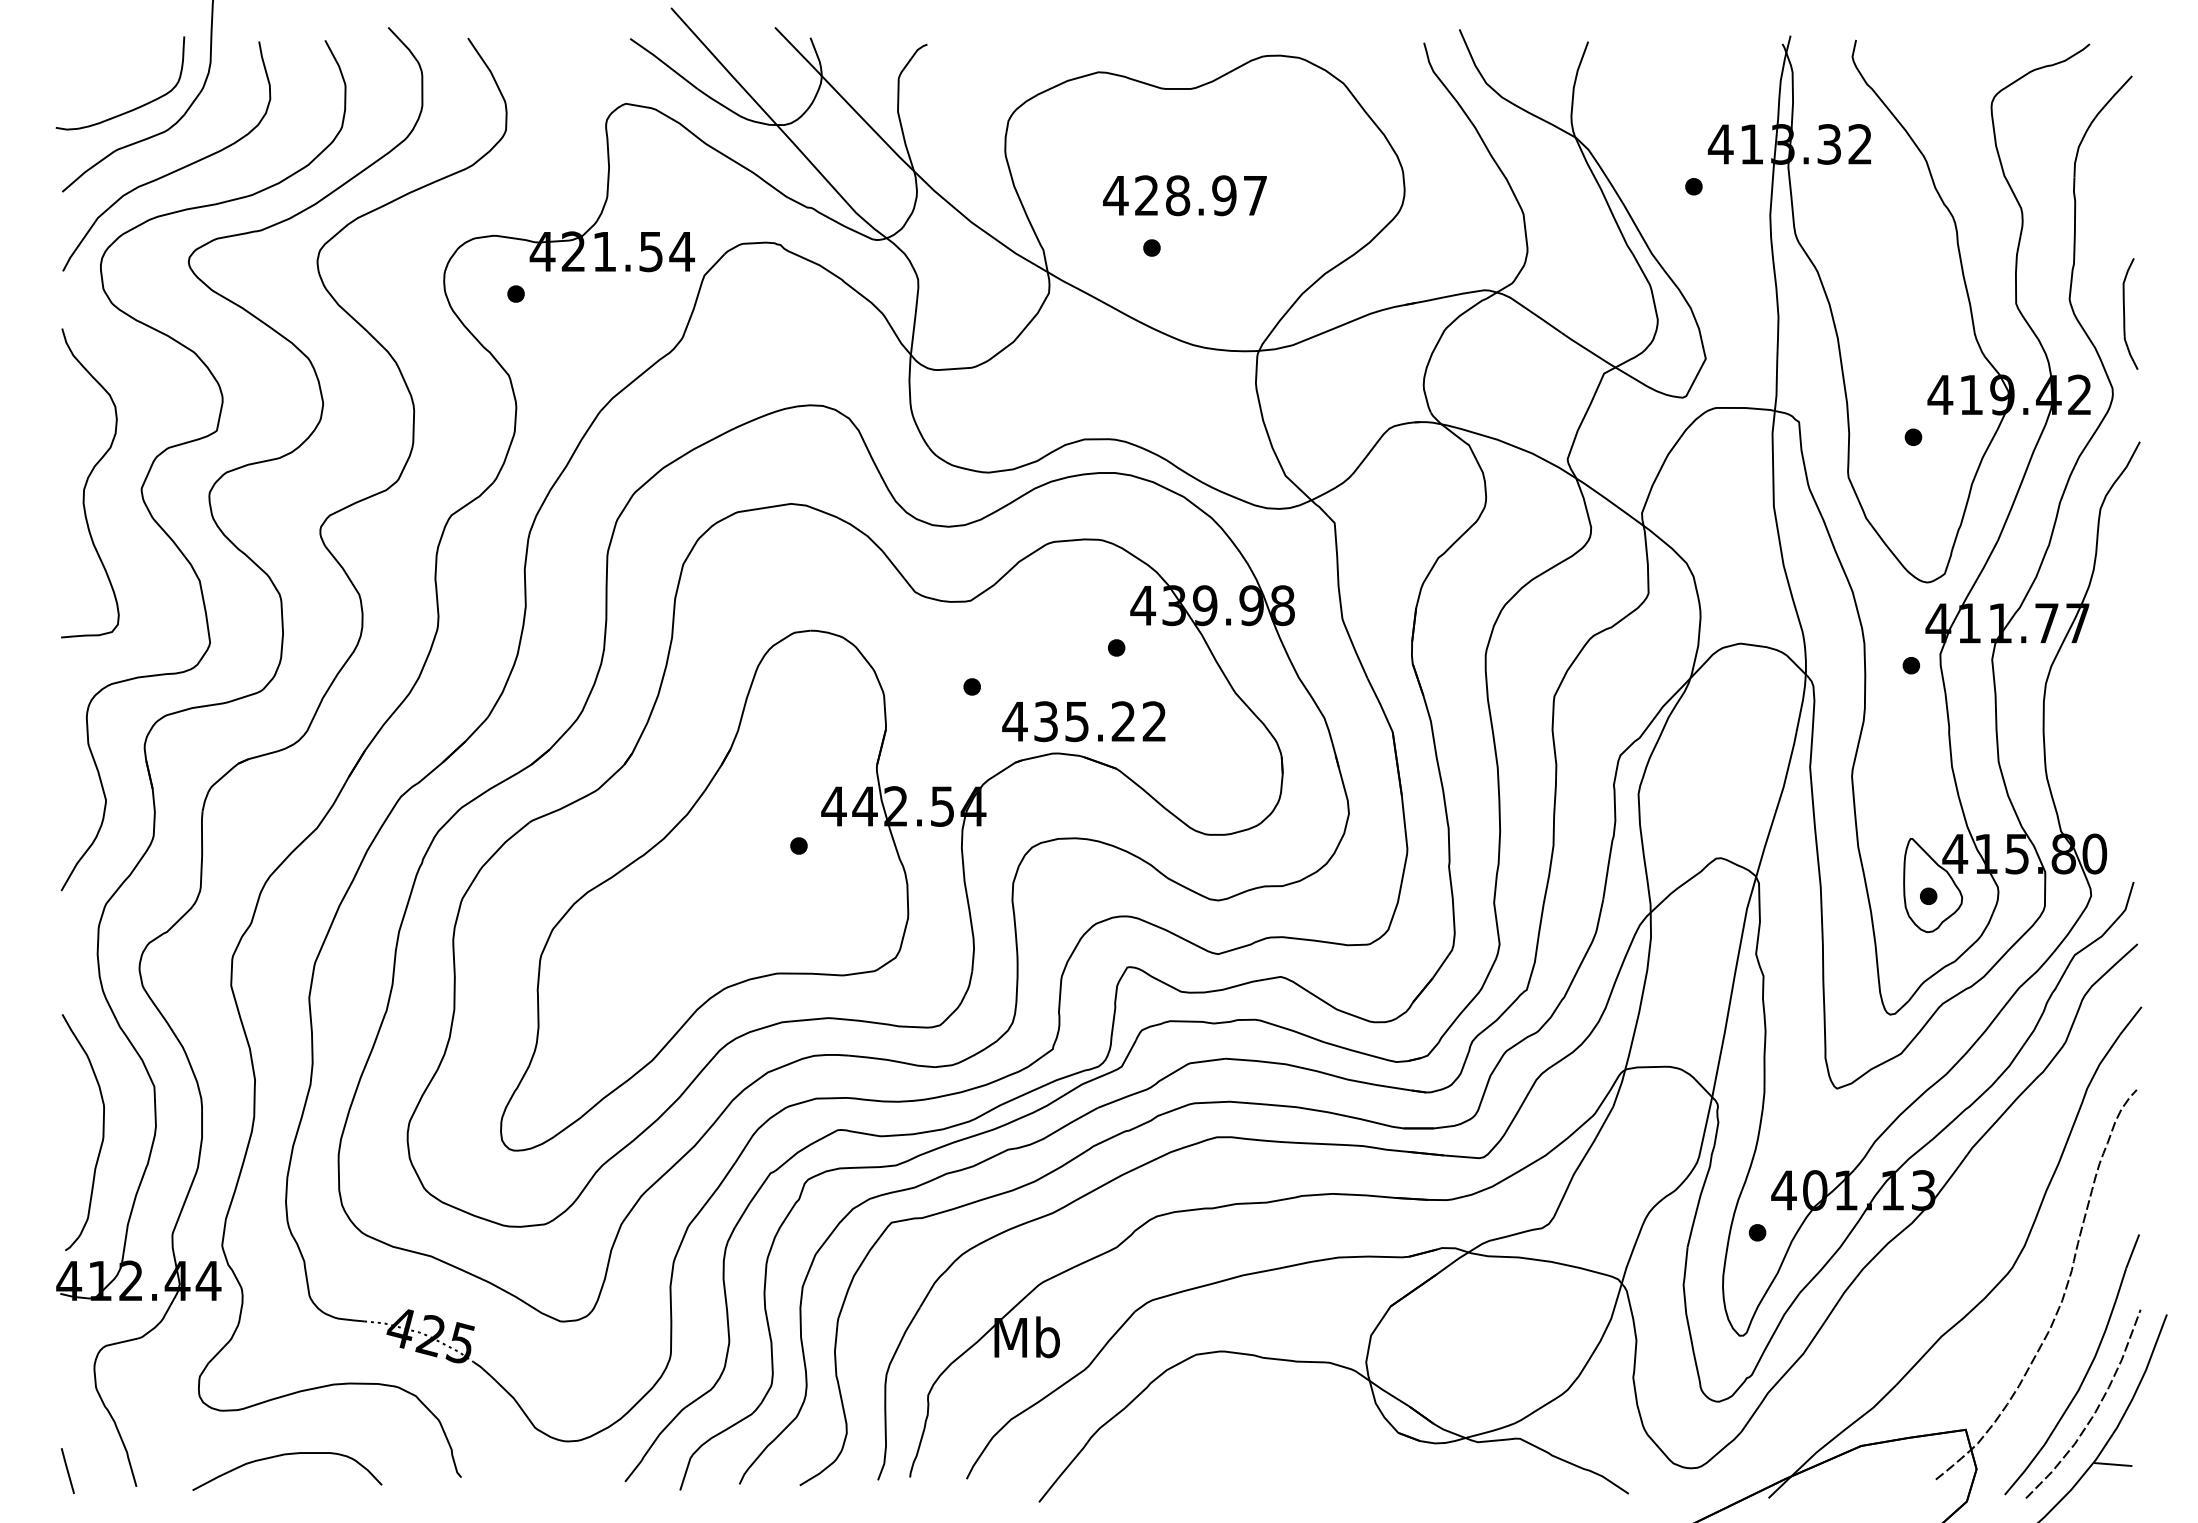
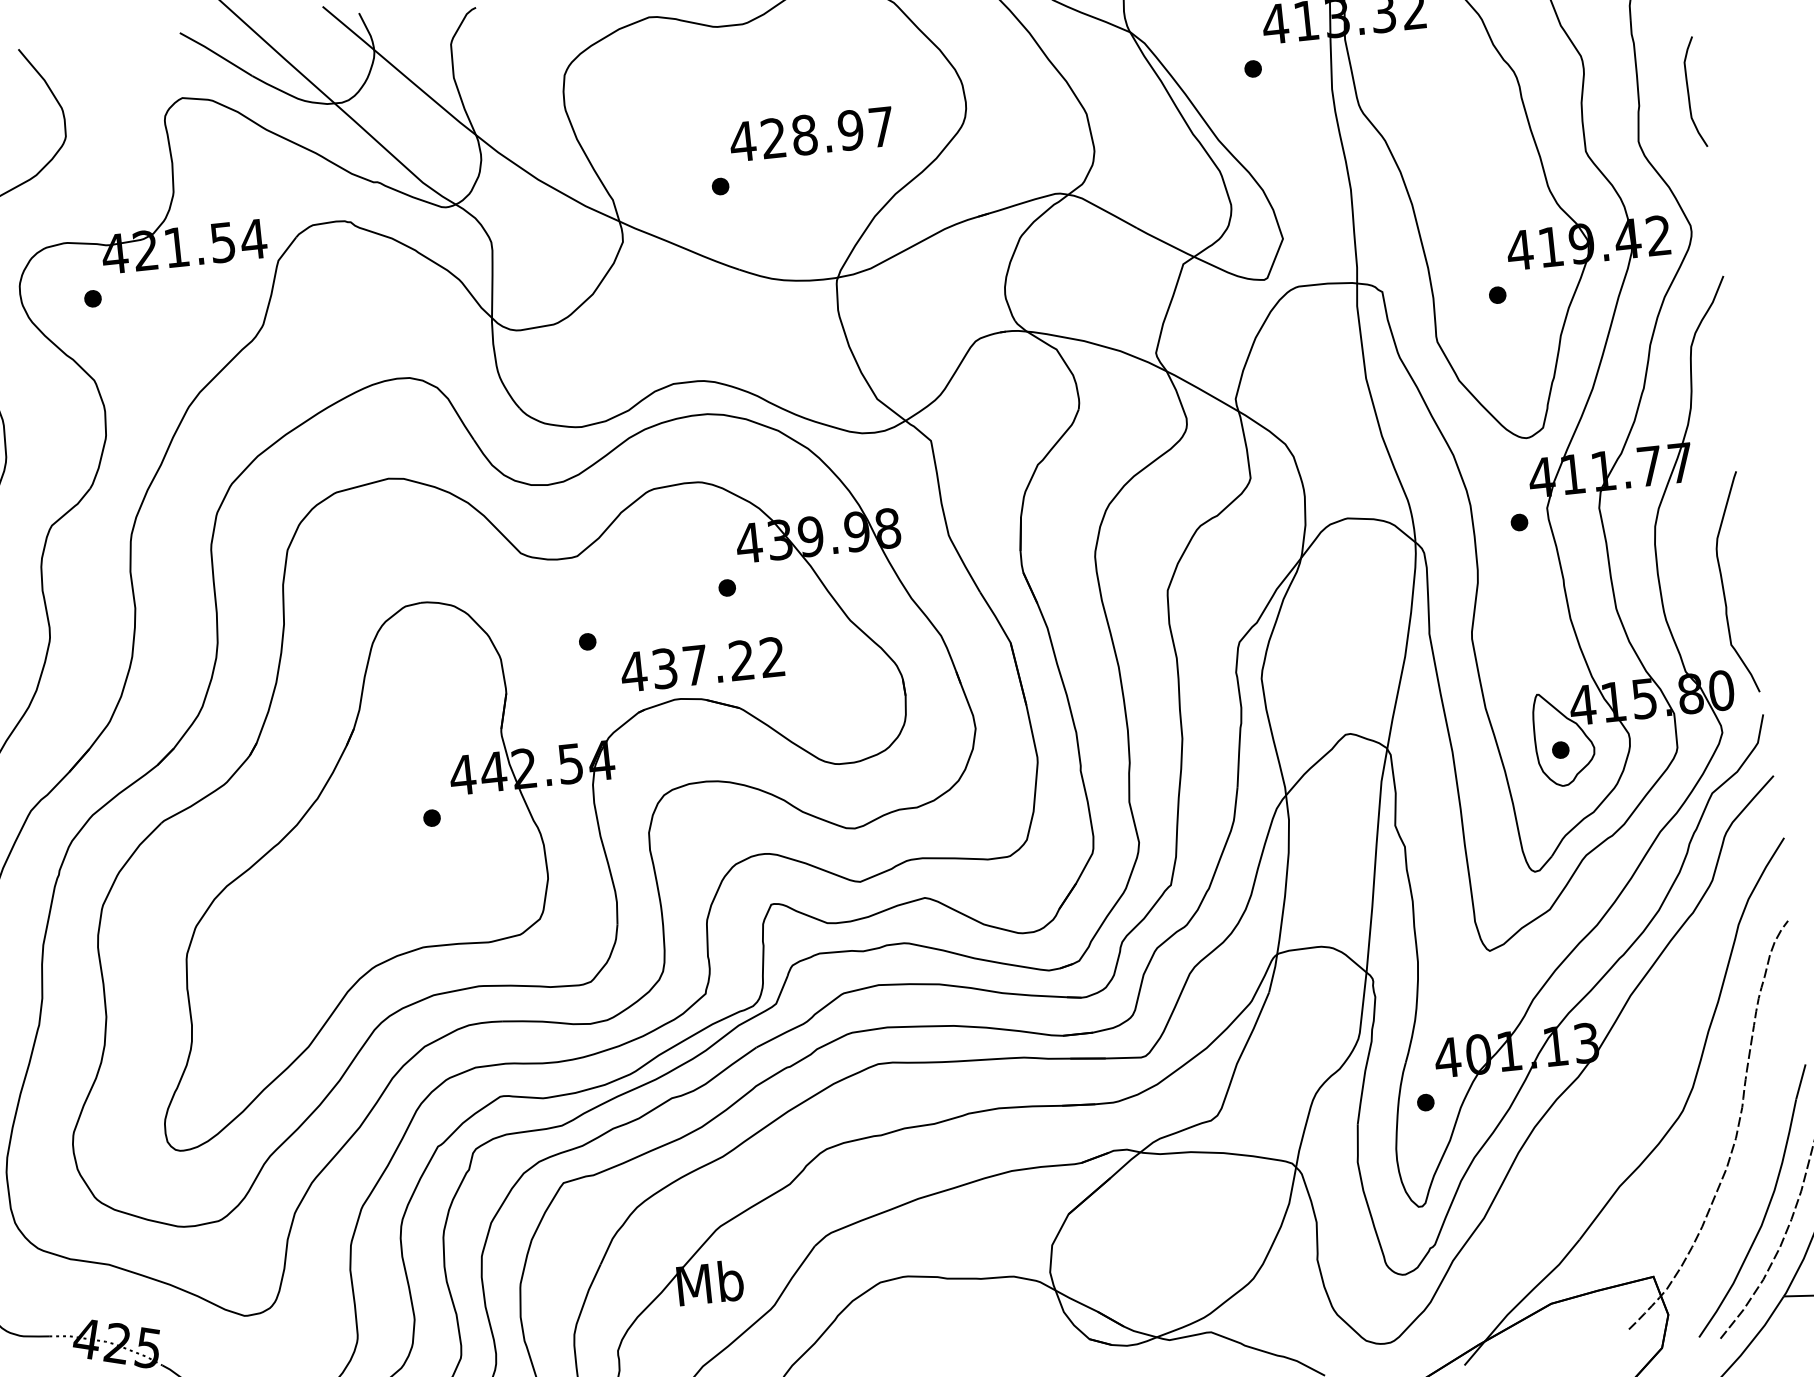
text: (1184, 195) -> (811, 134), moved
curve: (2125, 315) -> (1689, 94), moved
text: (1076, 722) -> (695, 666), 435.22 -> 437.22
curve: (2107, 748) -> (1723, 584), added

